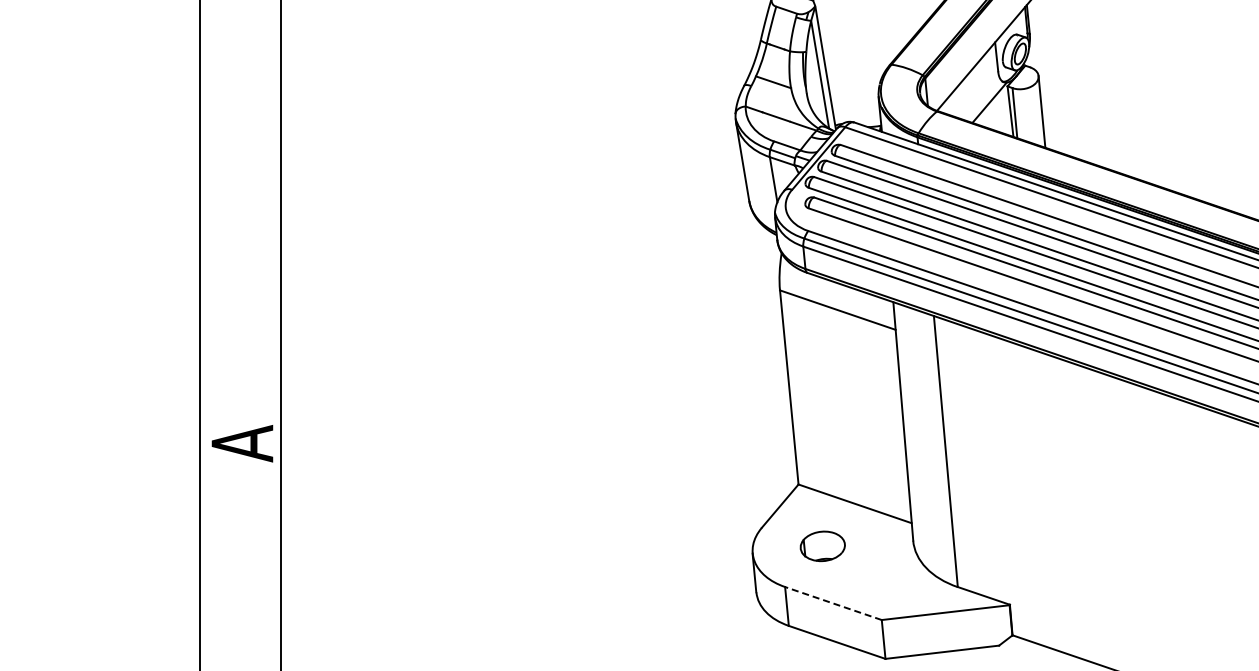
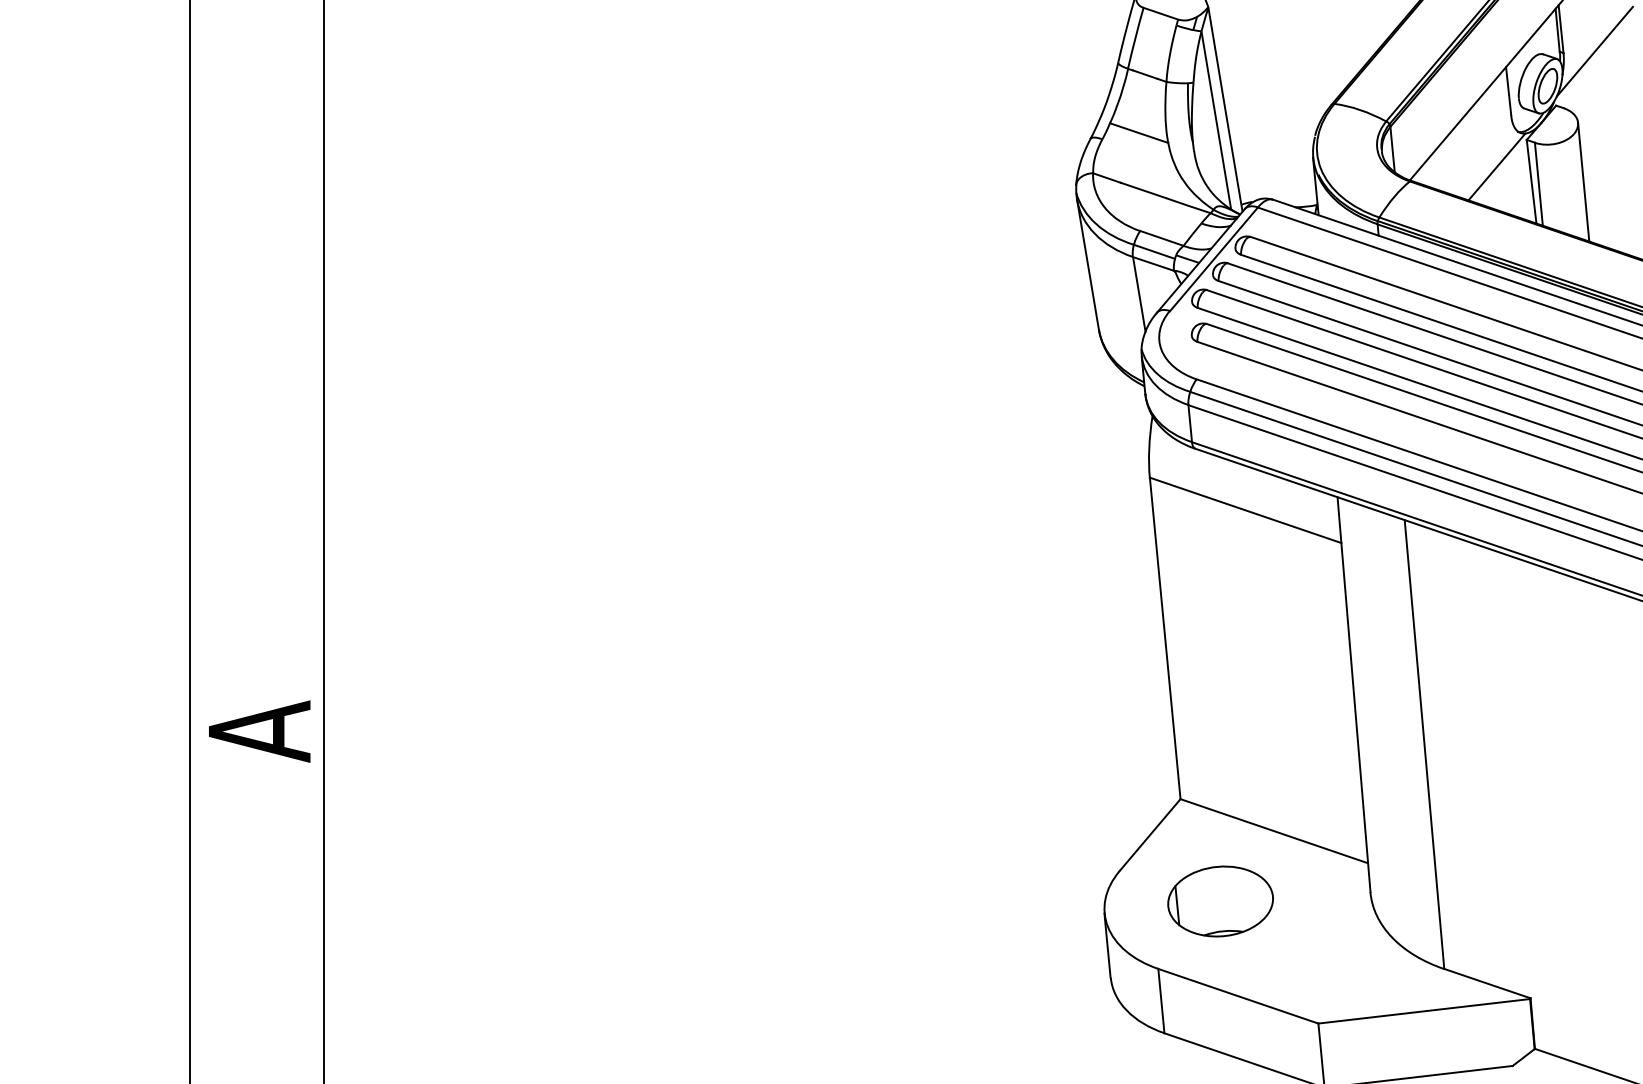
line: (1048, 33) -> (1594, 52), added
part: (822, 546) -> (1220, 901), size x1.43
line: (832, 603) -> (1236, 996), dashed -> solid

